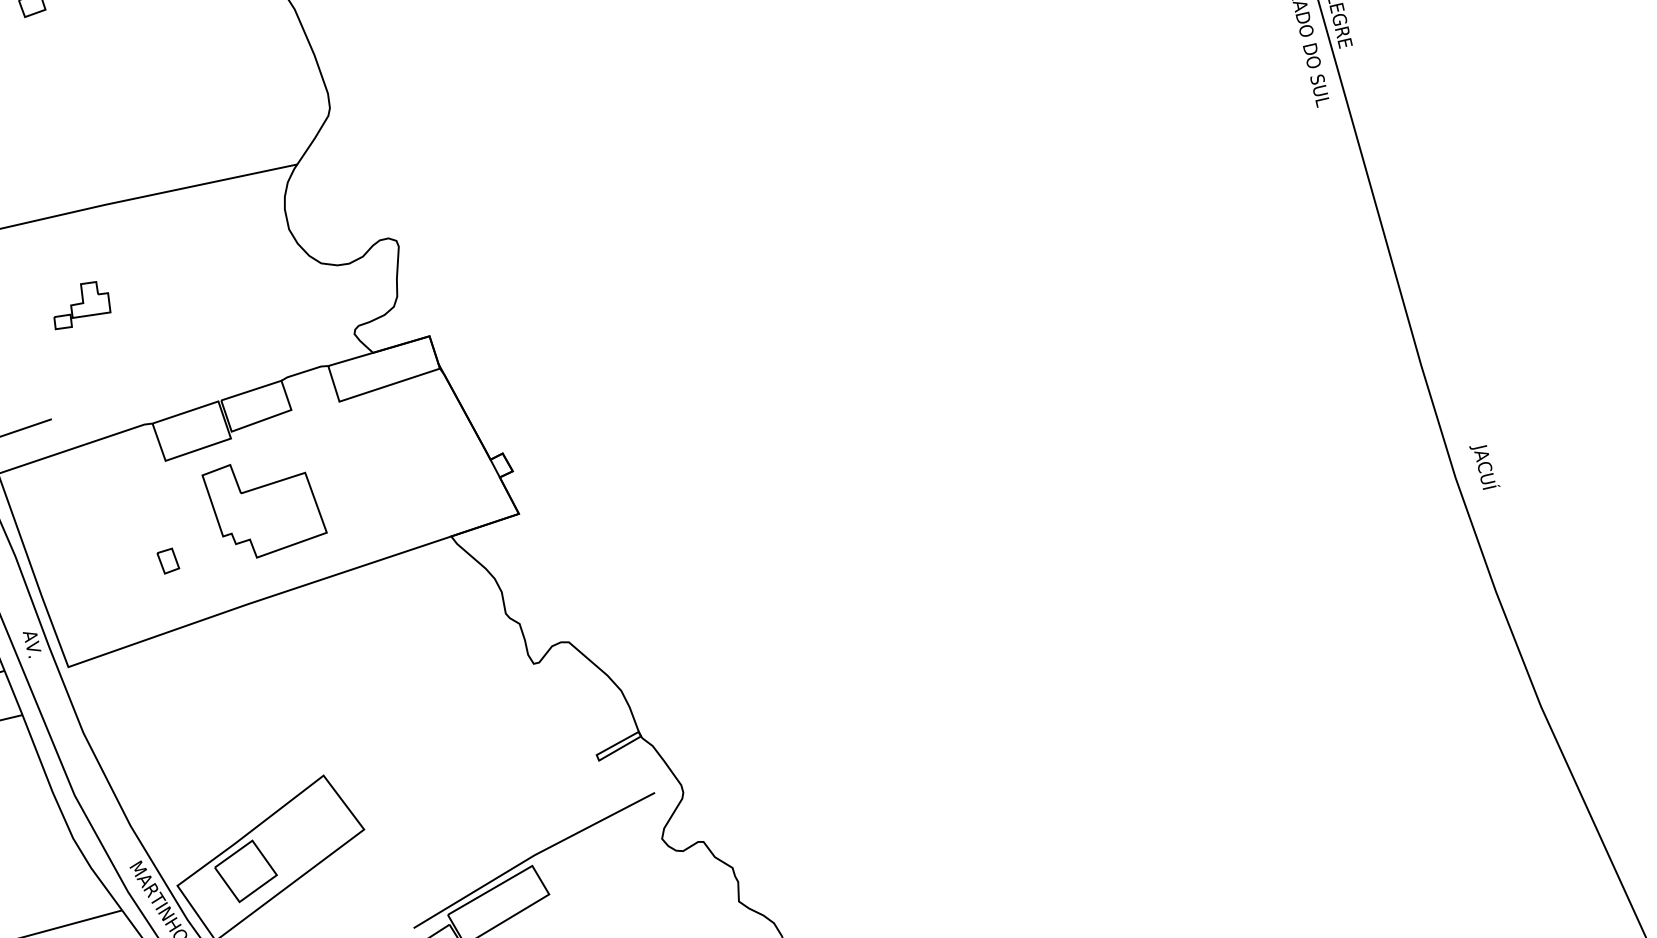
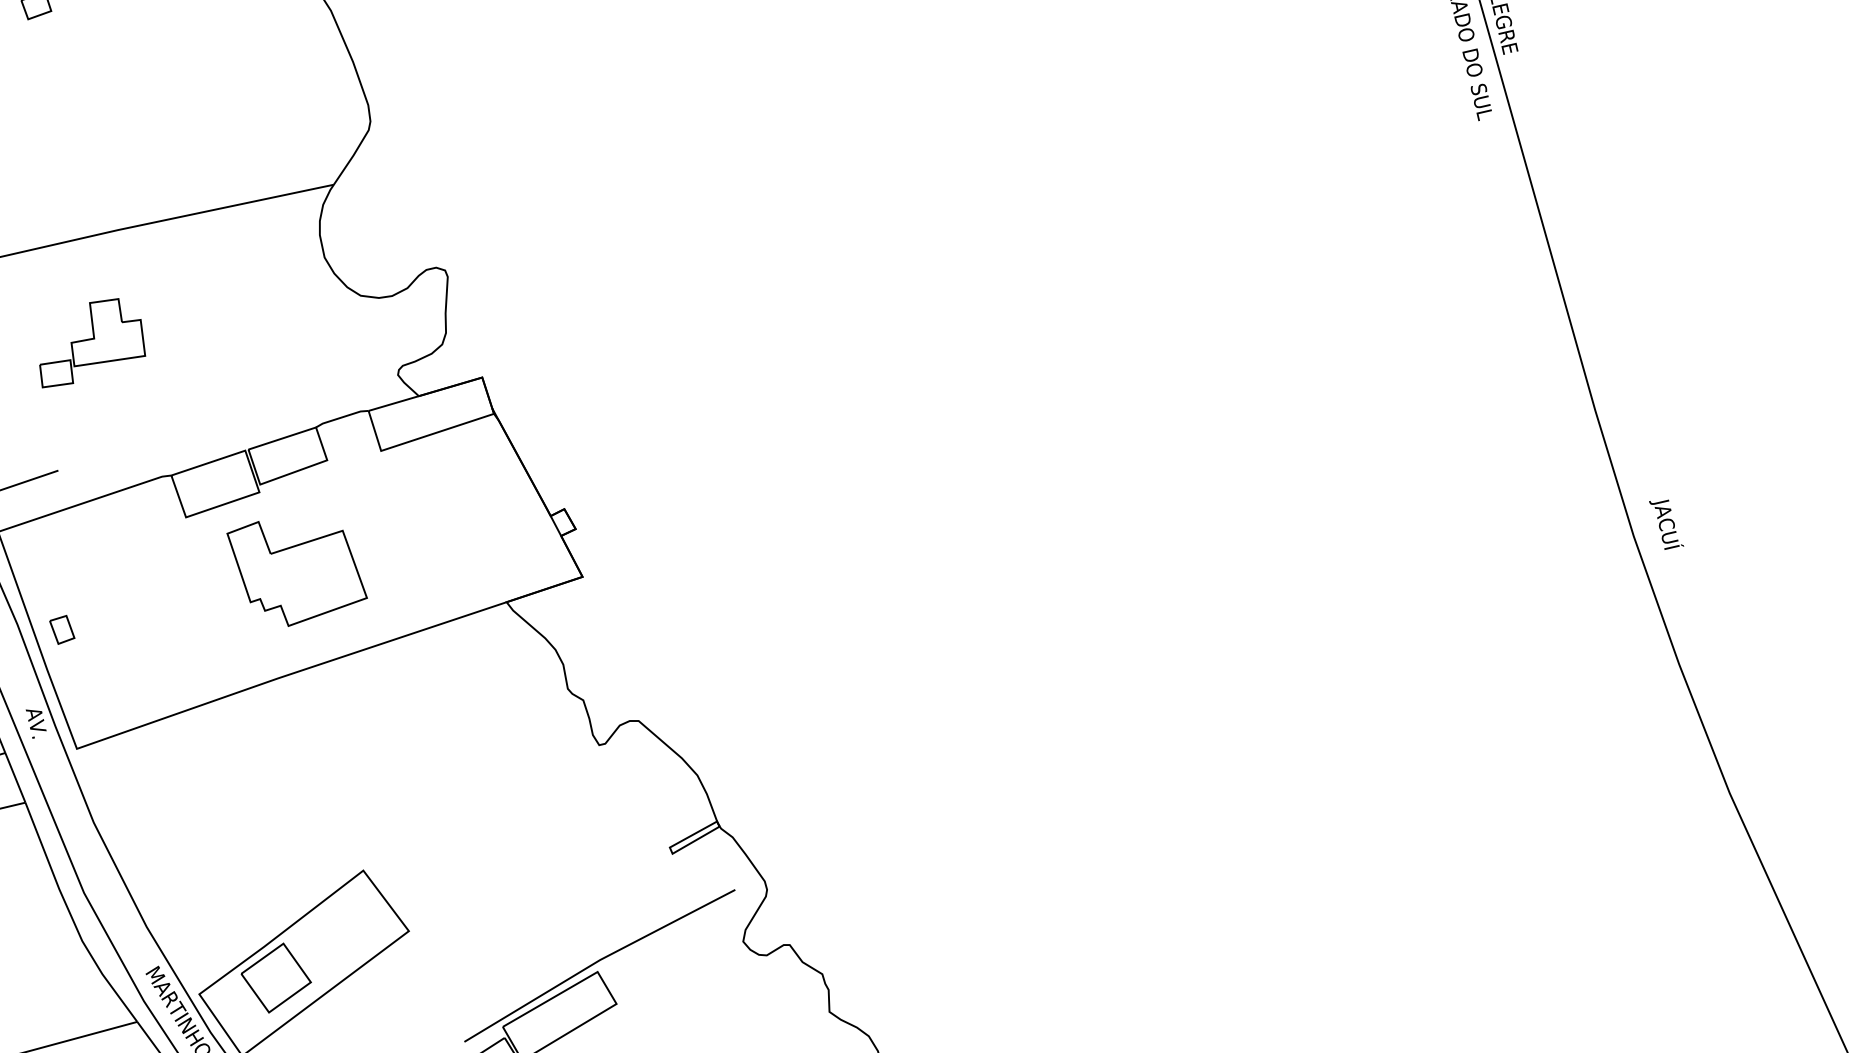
part: (82, 305) -> (92, 343), size x1.67
part: (168, 560) -> (62, 629), moved

